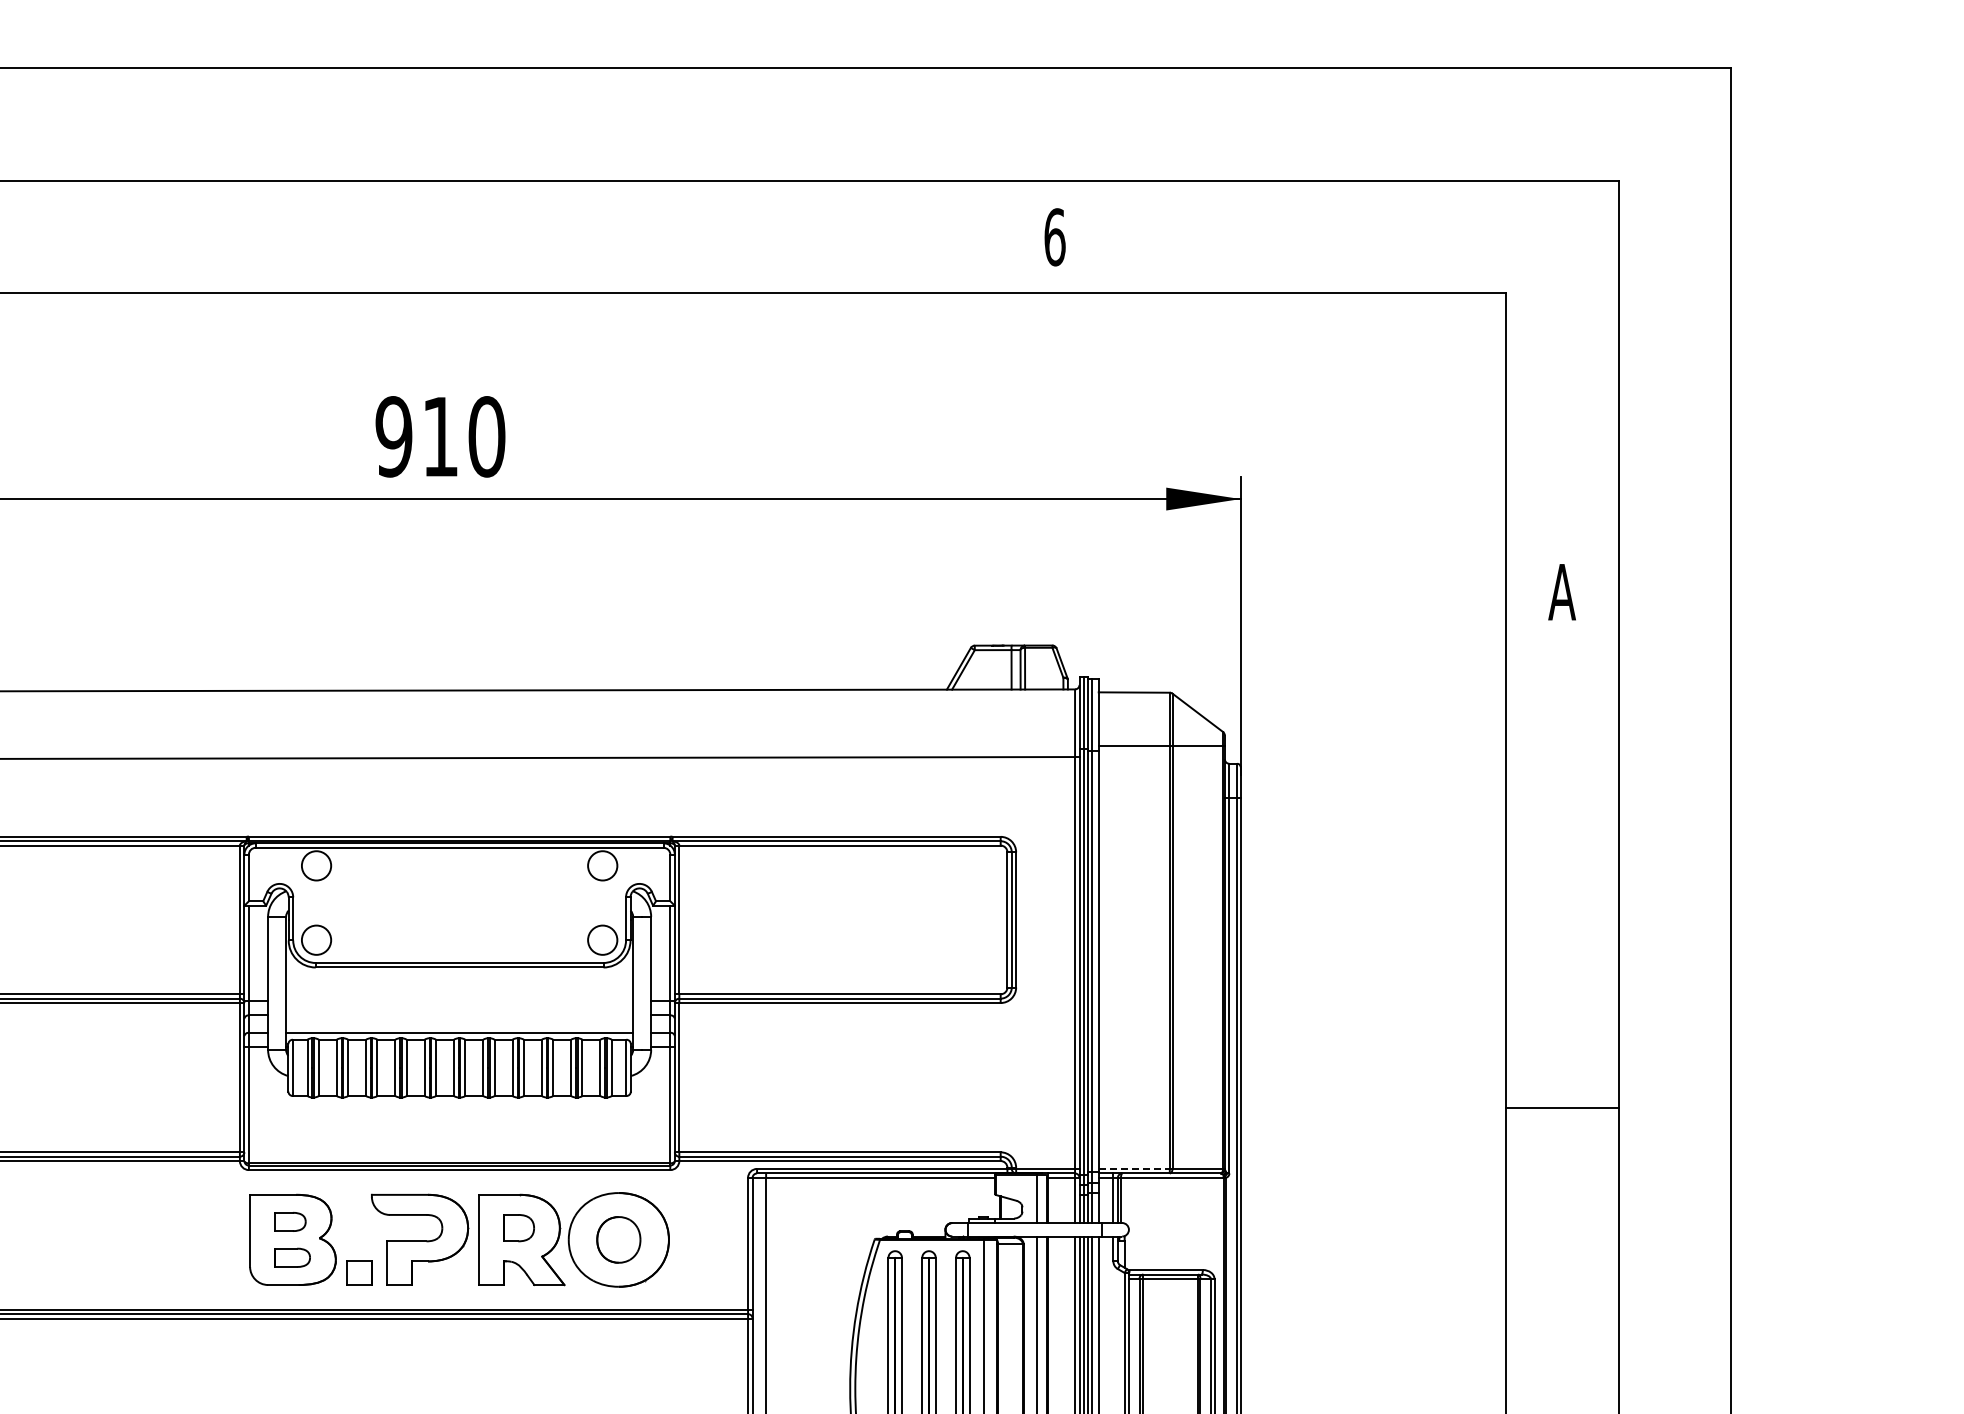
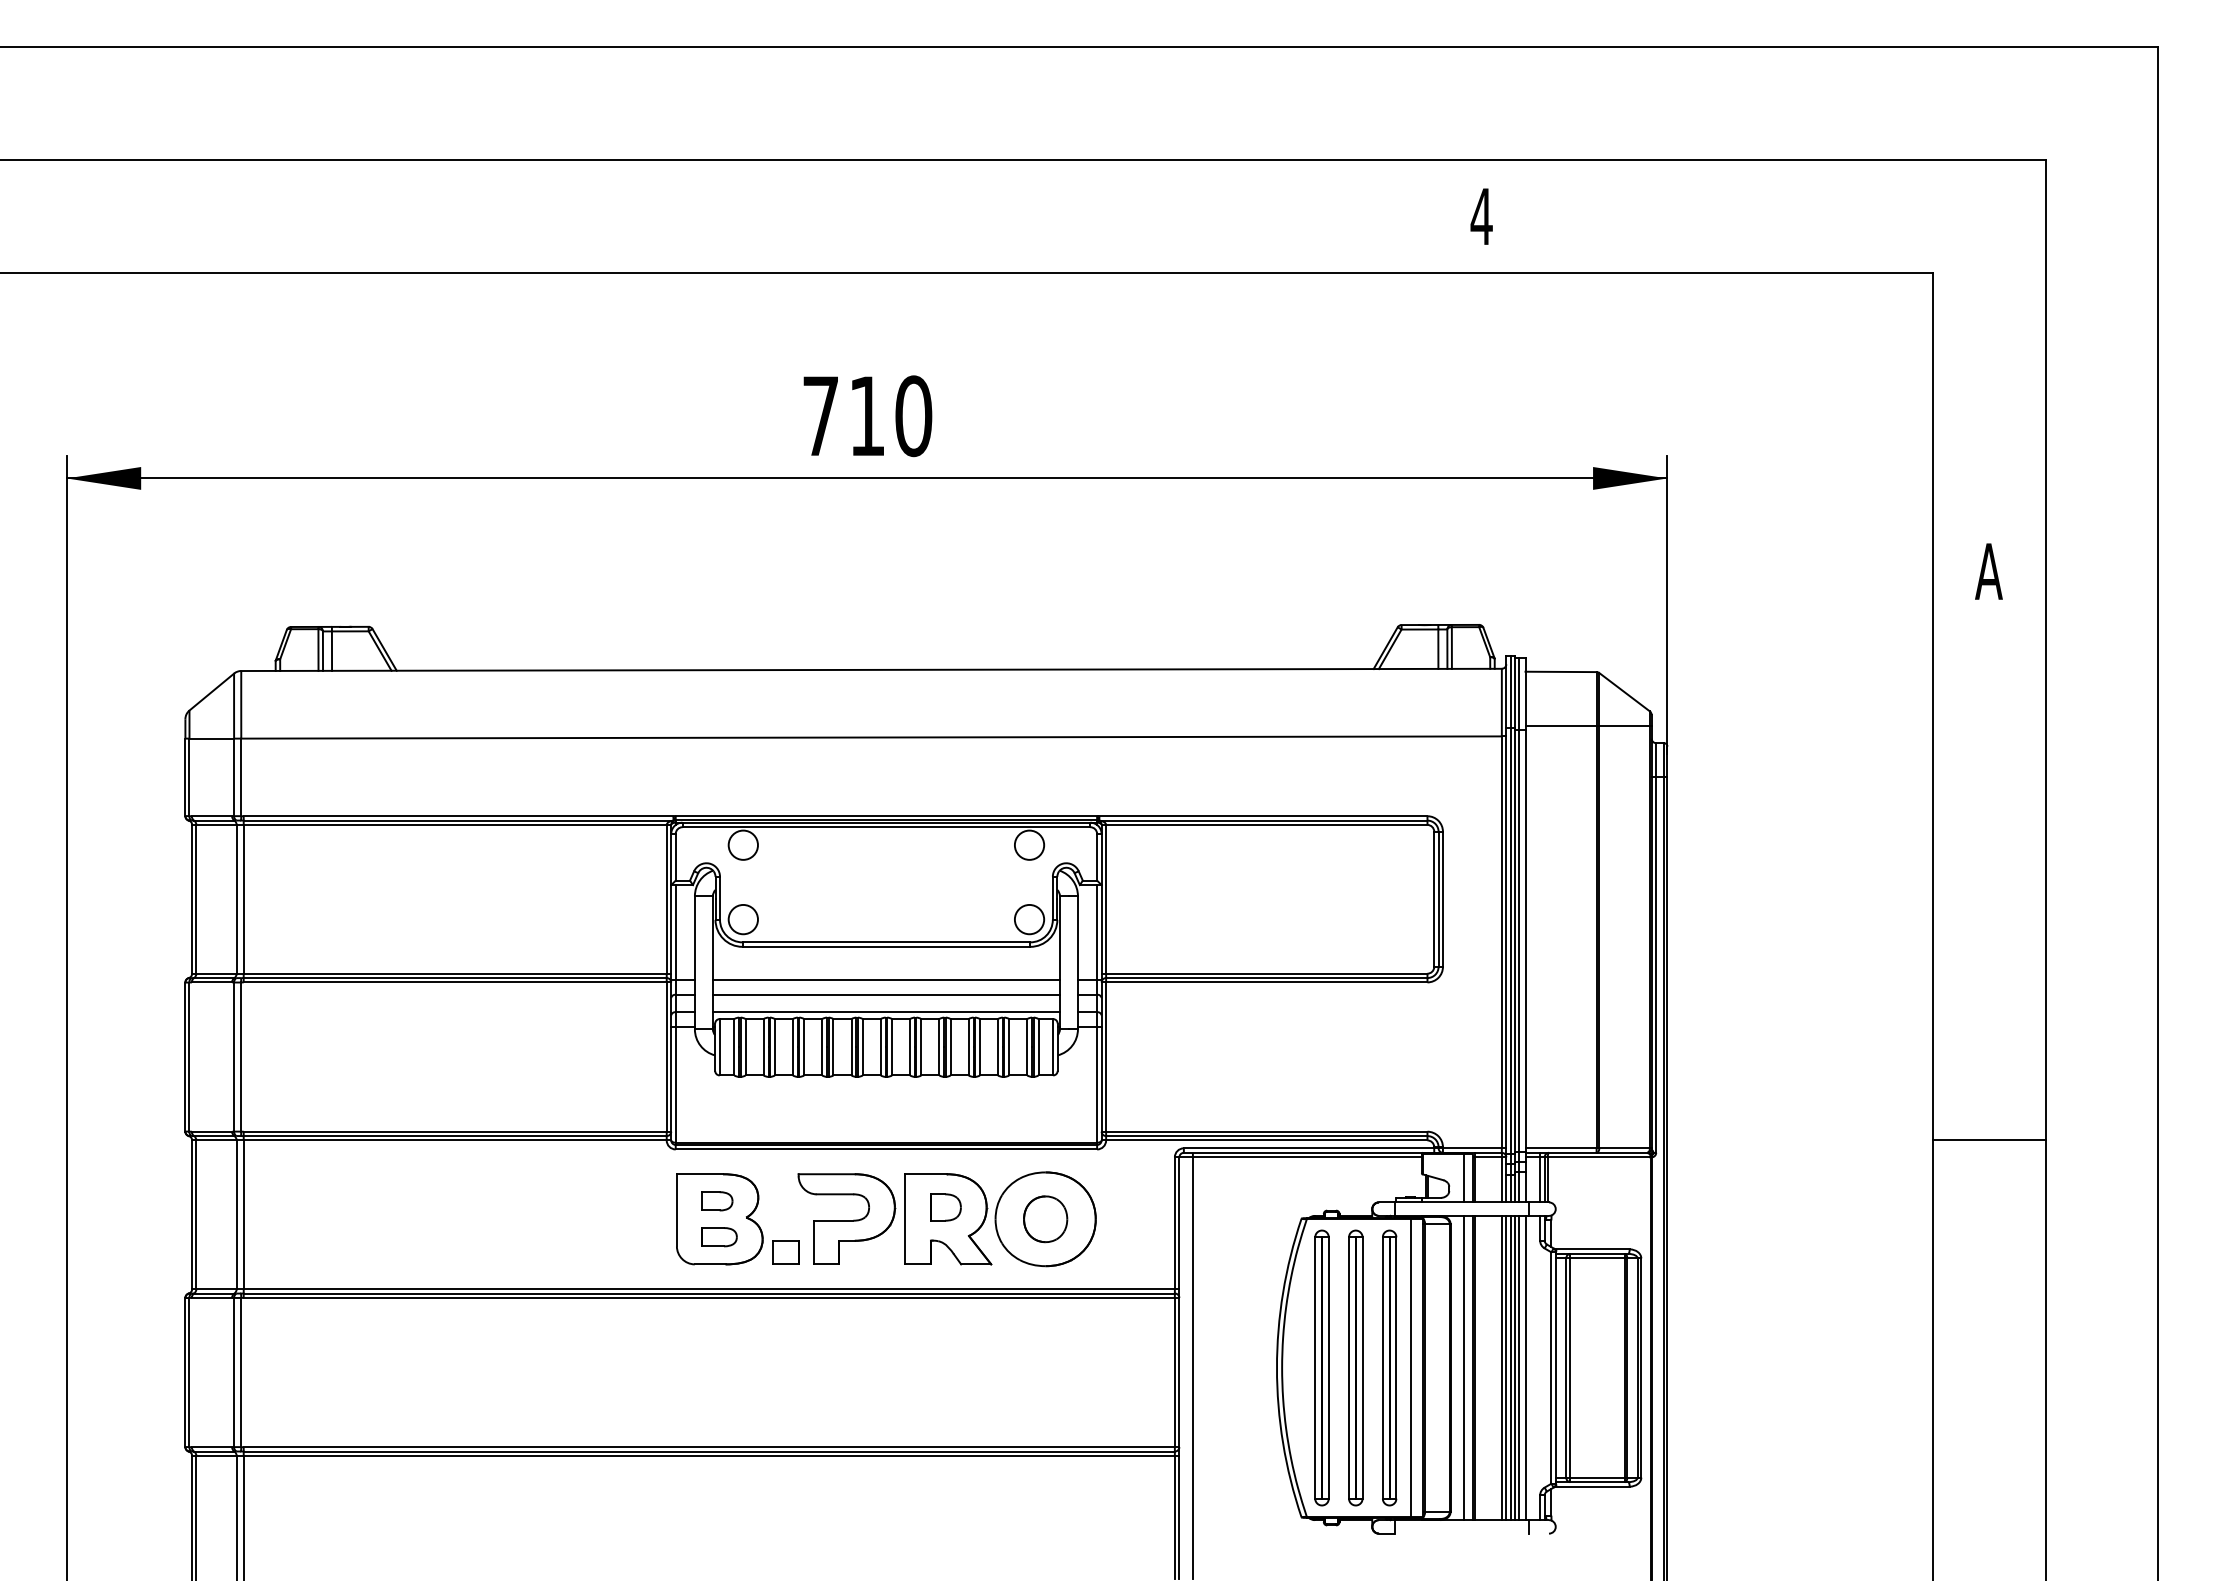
text: (1054, 237) -> (1481, 216), 6 -> 4
text: (393, 437) -> (820, 416), 910 -> 710
line: (458, 1001) -> (885, 980), added
line: (458, 1015) -> (885, 994), added
line: (1561, 1108) -> (1988, 1140), moved
line: (1134, 1169) -> (1561, 1148), dashed -> solid

